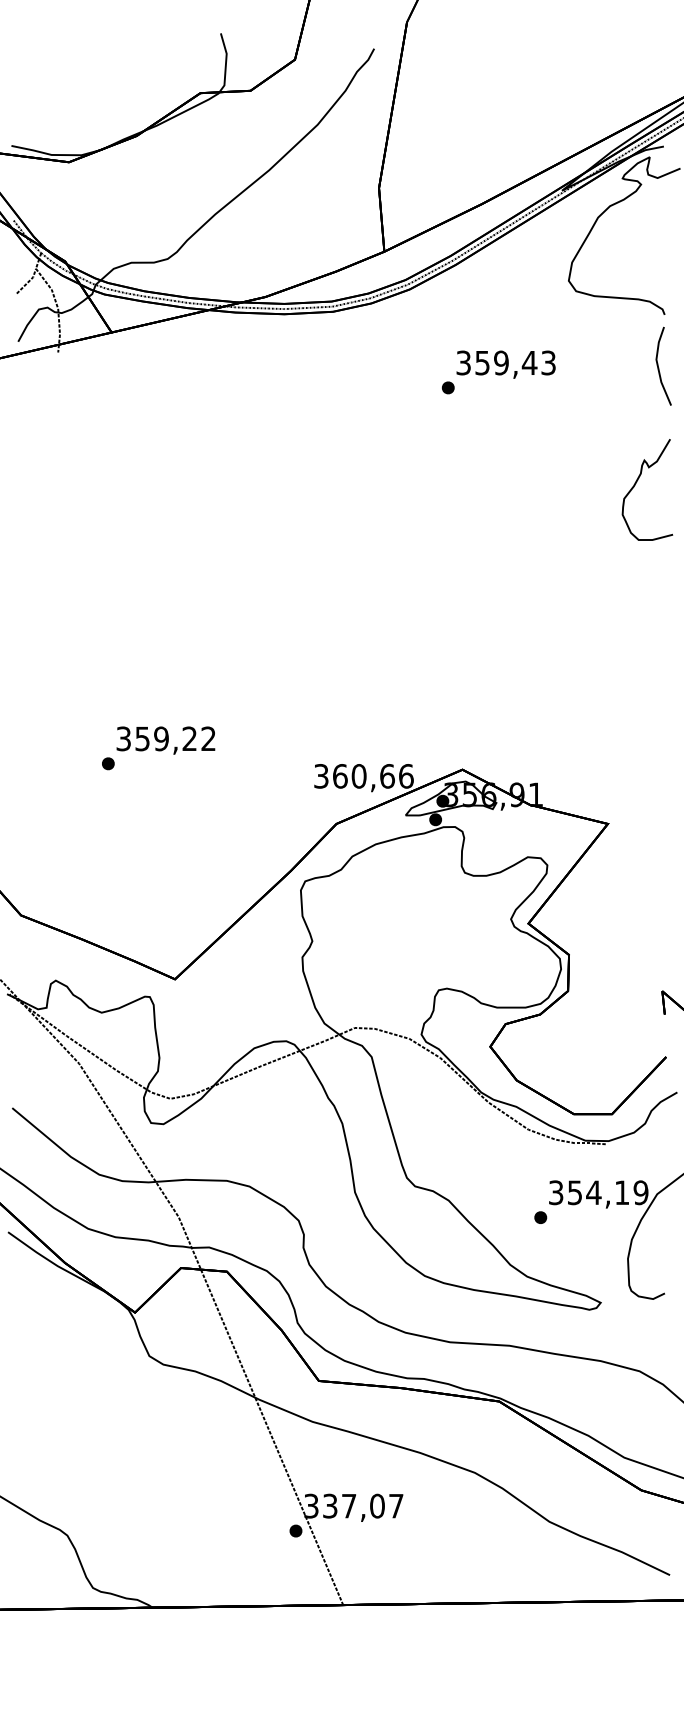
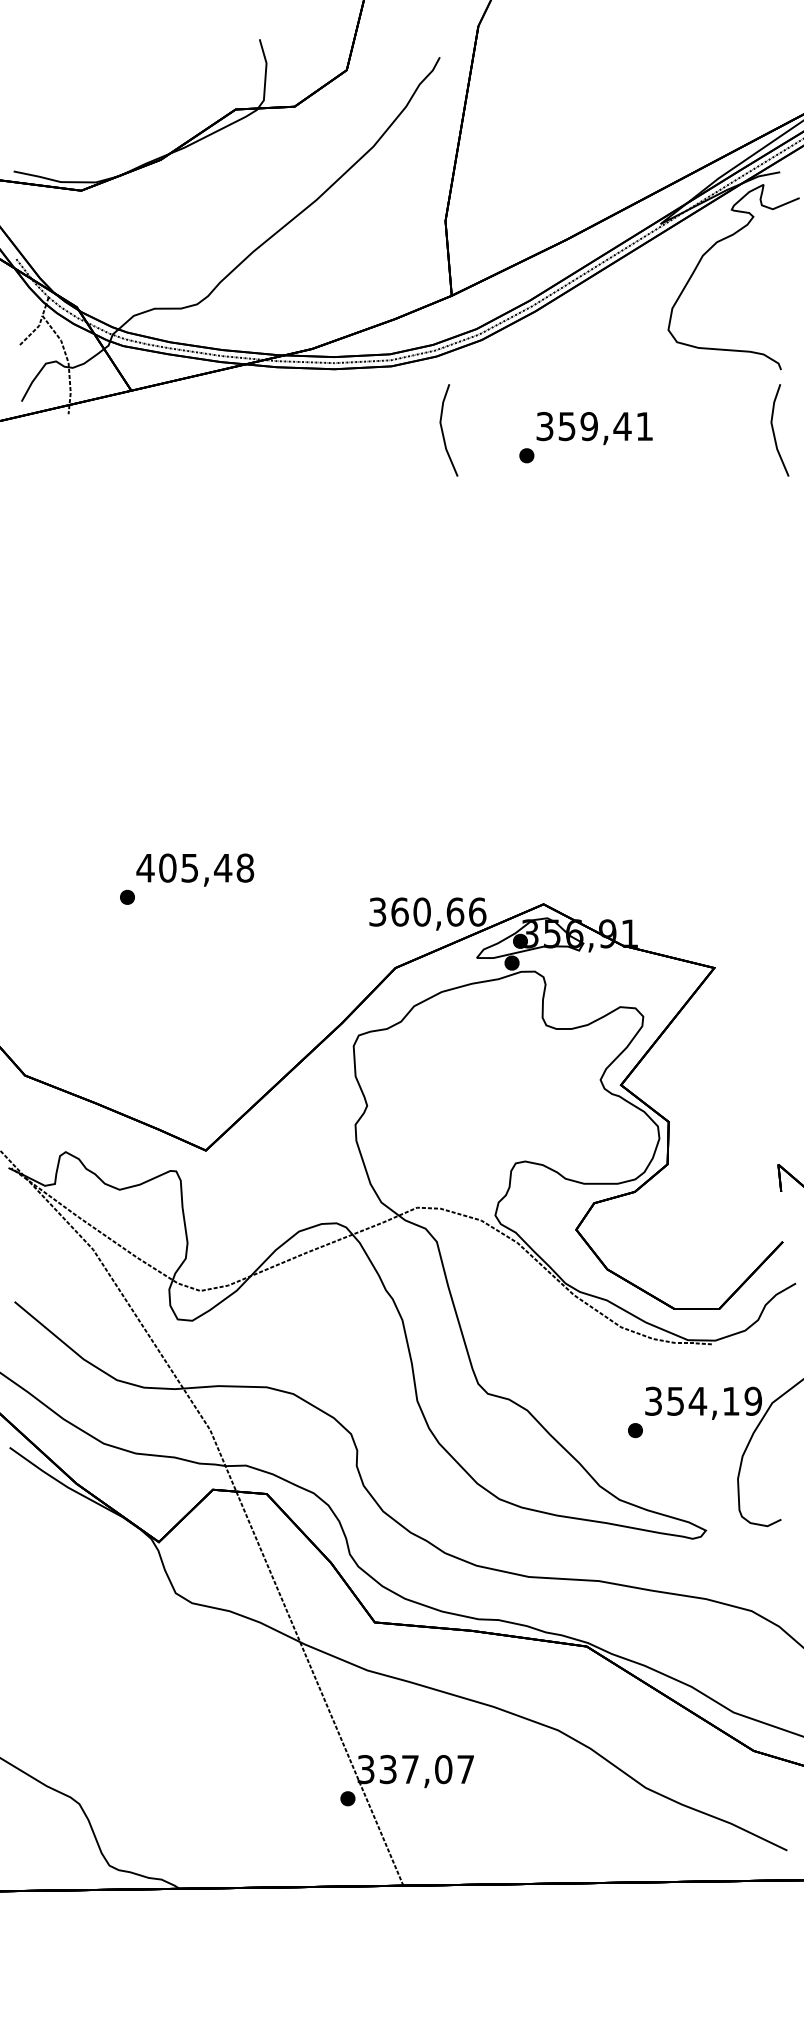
text: (548, 362) -> (644, 426), 359,43 -> 359,41
line: (377, 367) -> (443, 431), added
curve: (636, 483) -> (748, 567), removed
text: (166, 738) -> (195, 867), 359,22 -> 405,48

